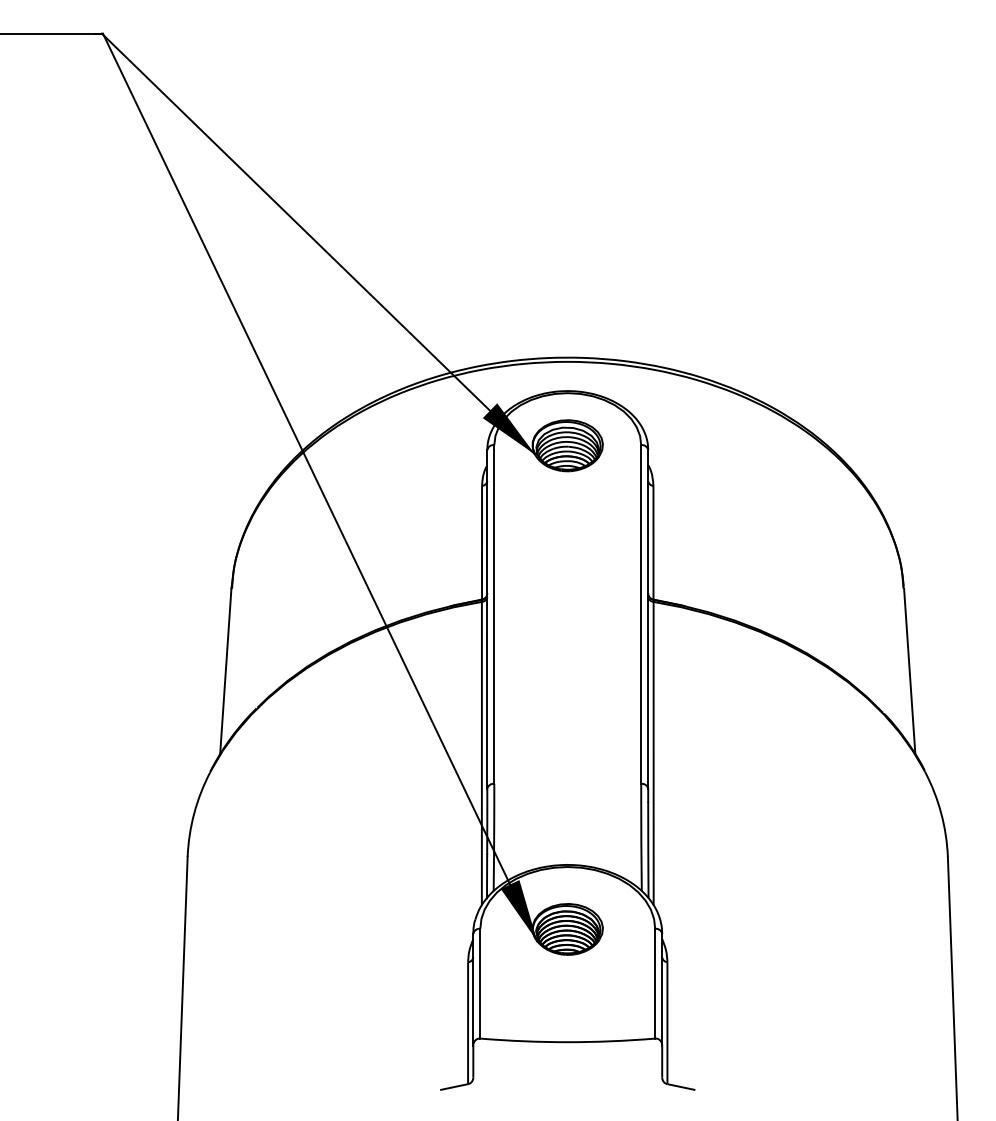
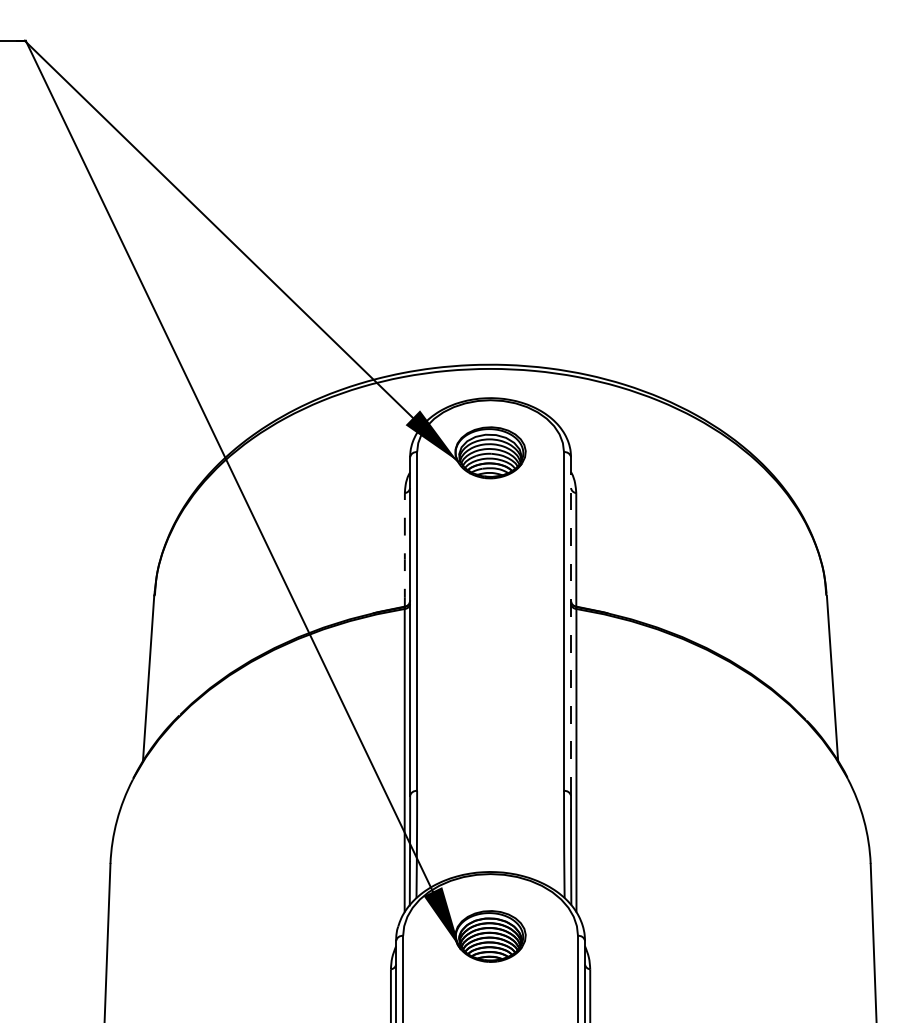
line: (482, 543) -> (405, 550), solid -> dashed
line: (648, 619) -> (571, 626), solid -> dashed

